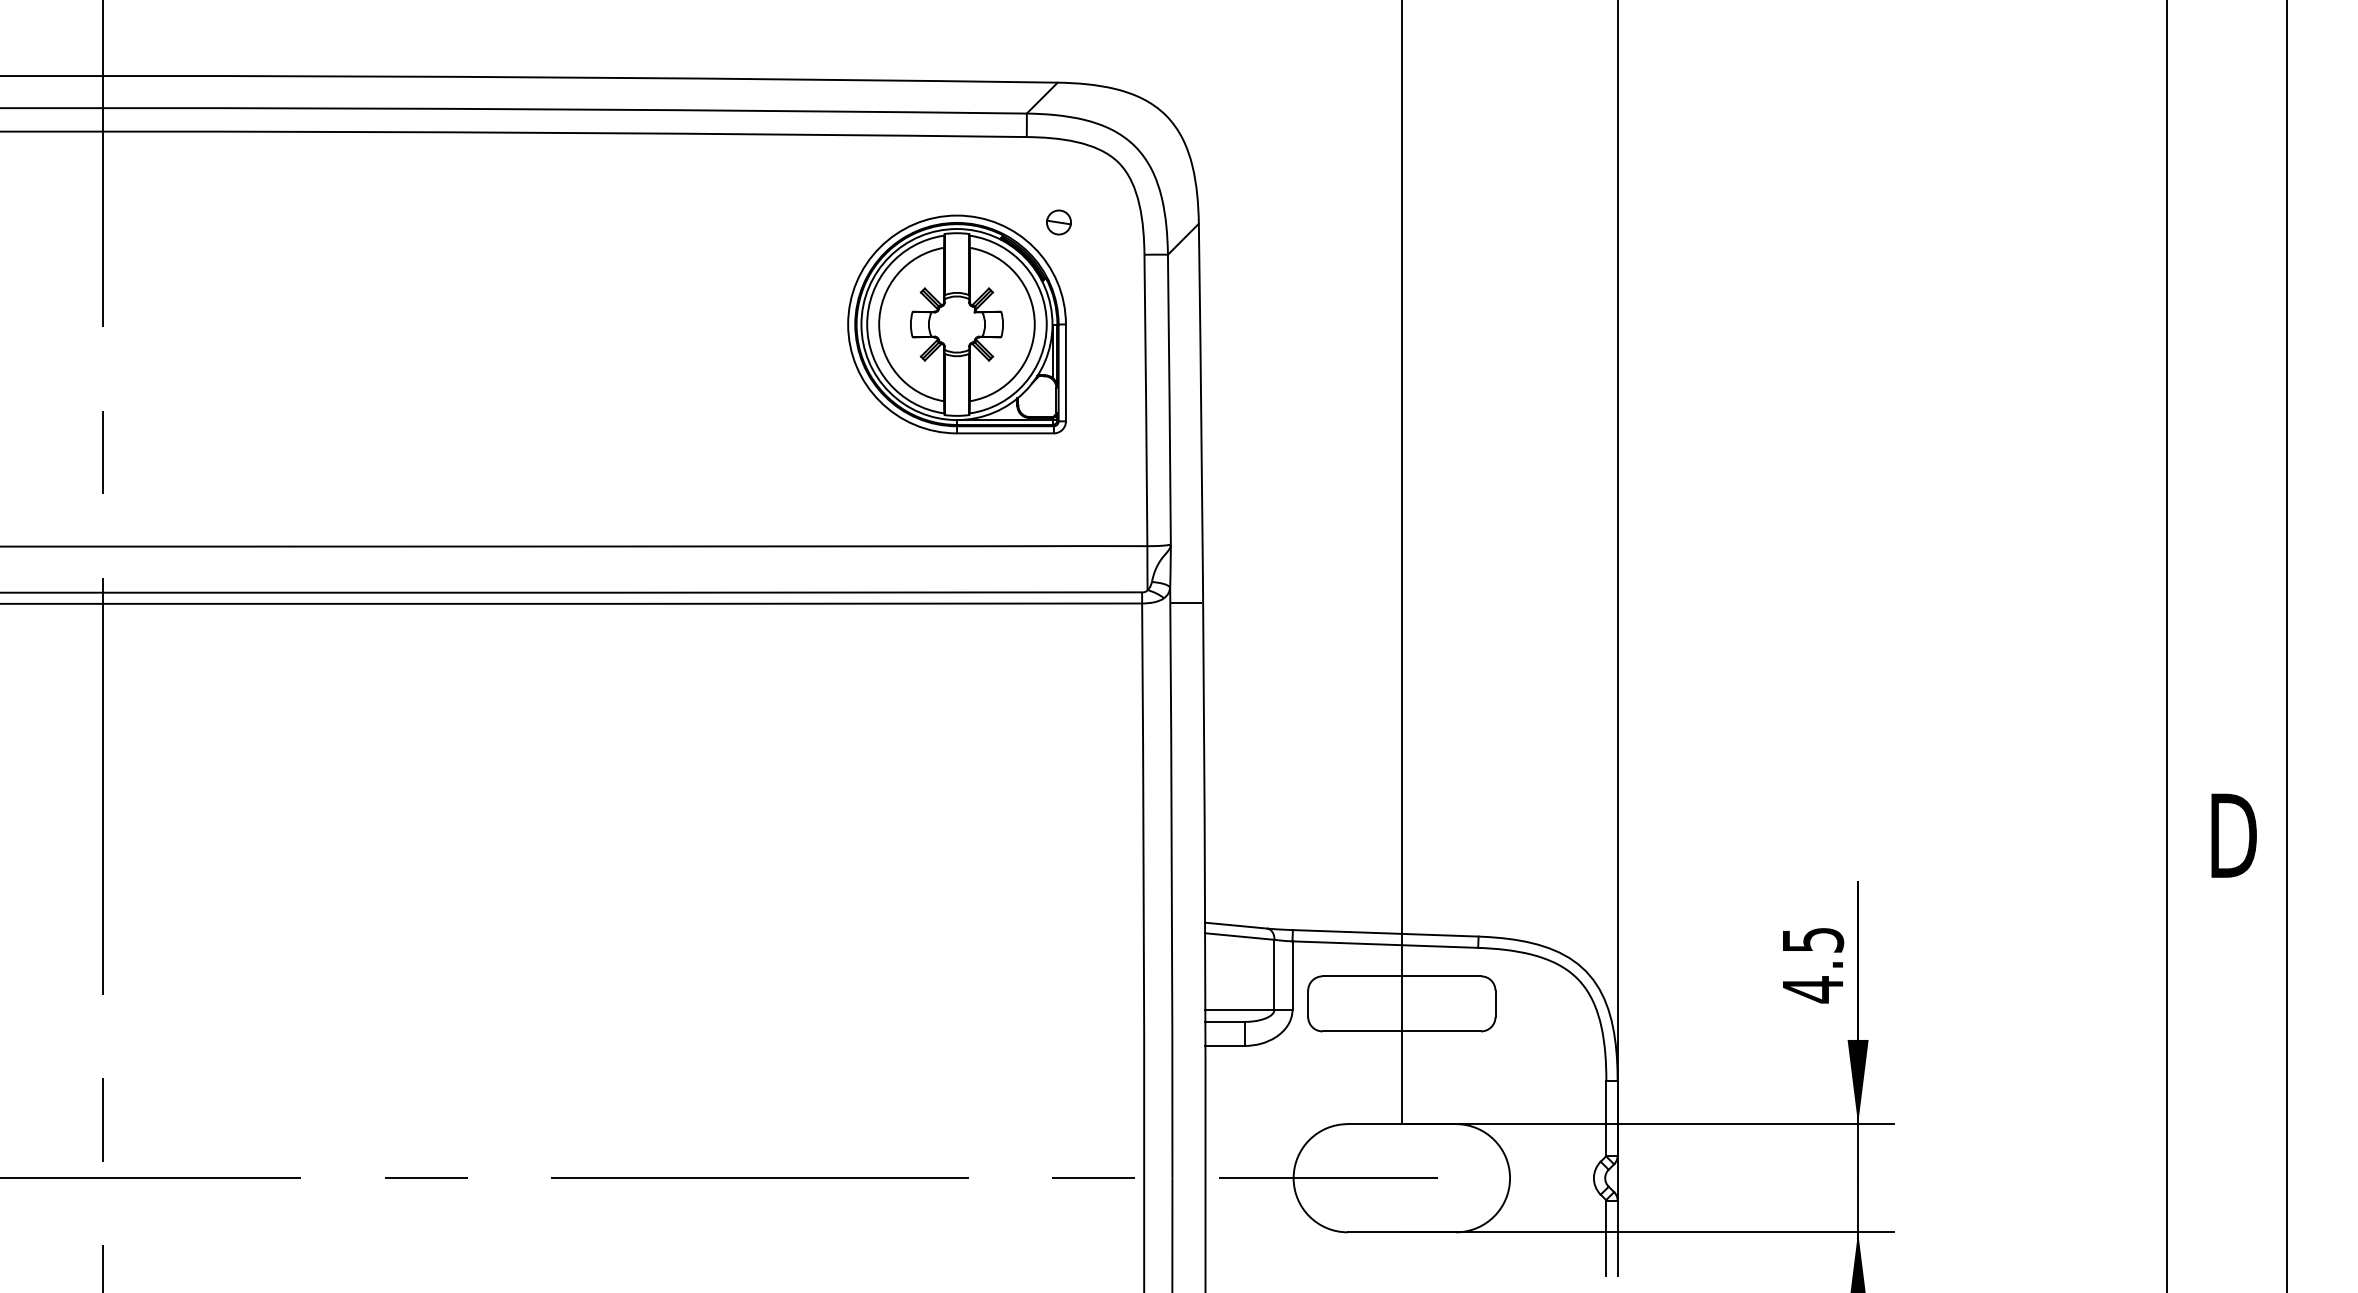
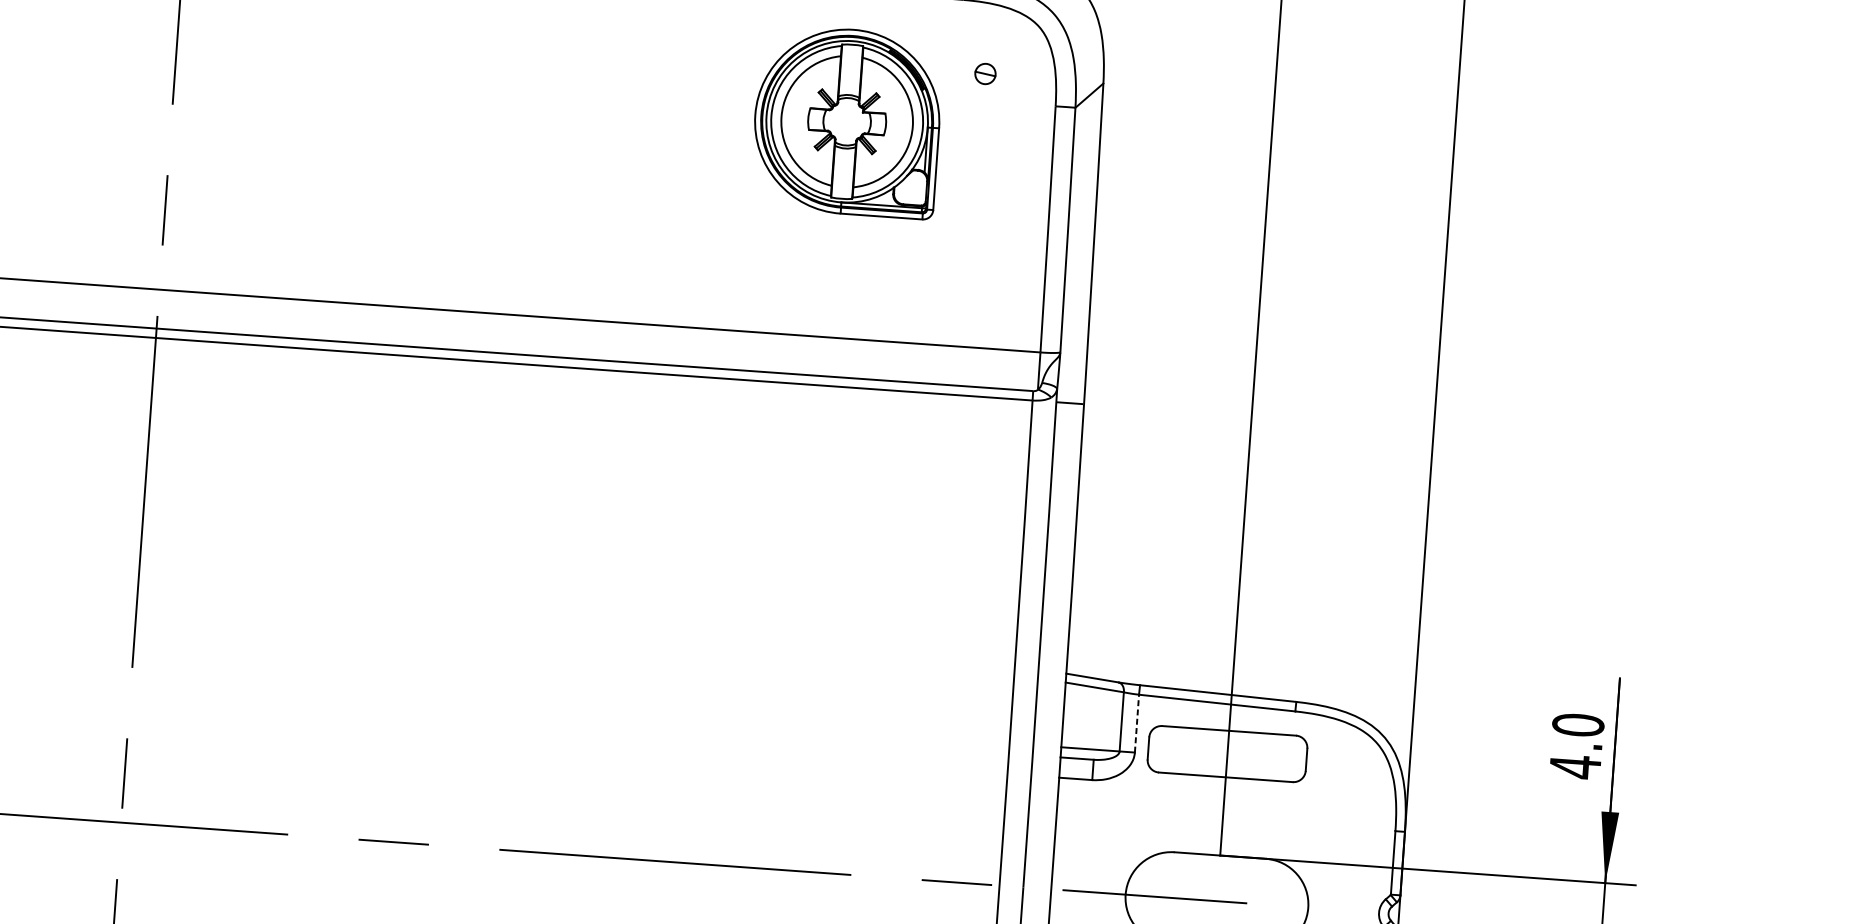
part: (956, 324) -> (846, 121), moved
text: (1813, 940) -> (1578, 725), 4.5 -> 4.0
line: (1292, 975) -> (1136, 723), solid -> dashed

